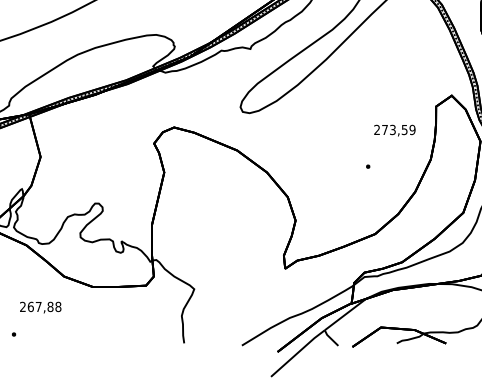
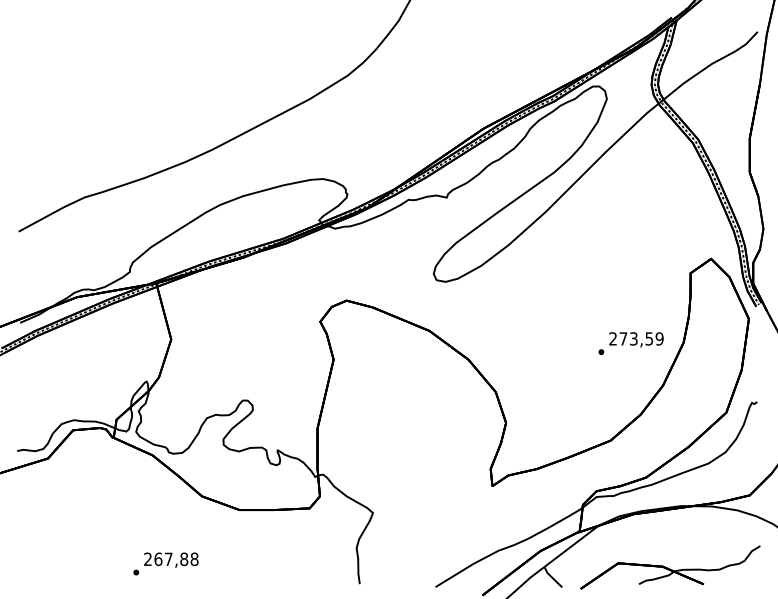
text: (394, 130) -> (636, 339), moved
text: (40, 307) -> (171, 559), moved

